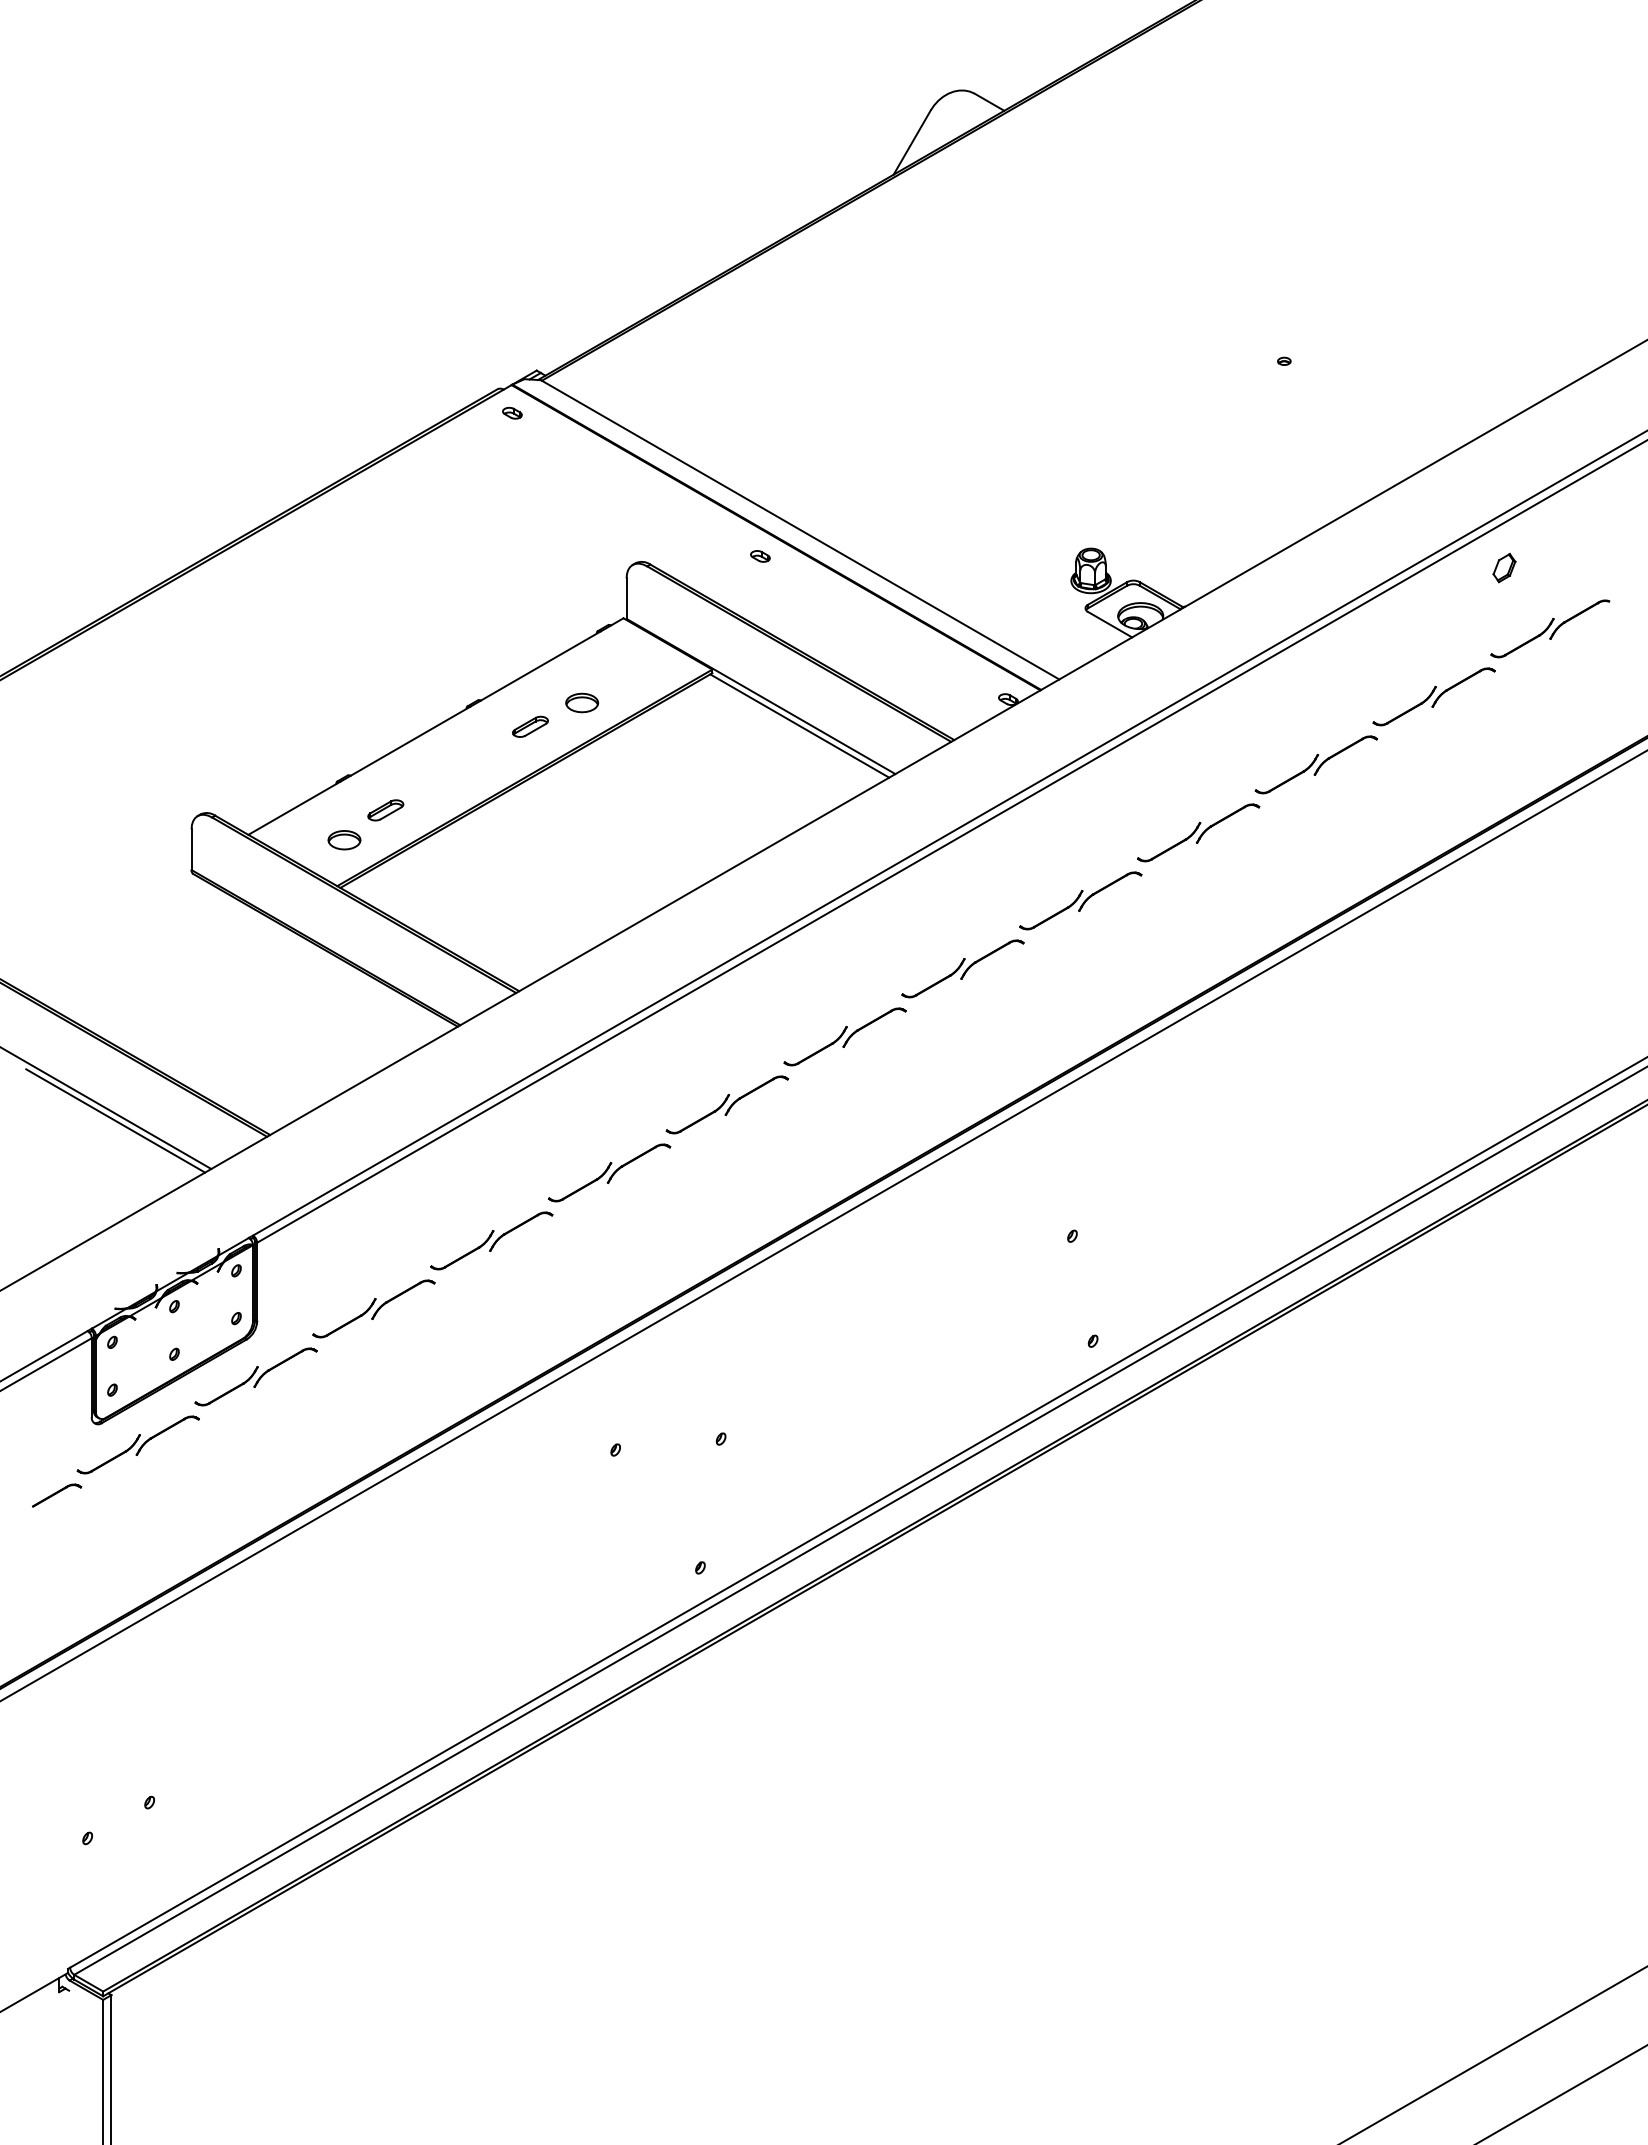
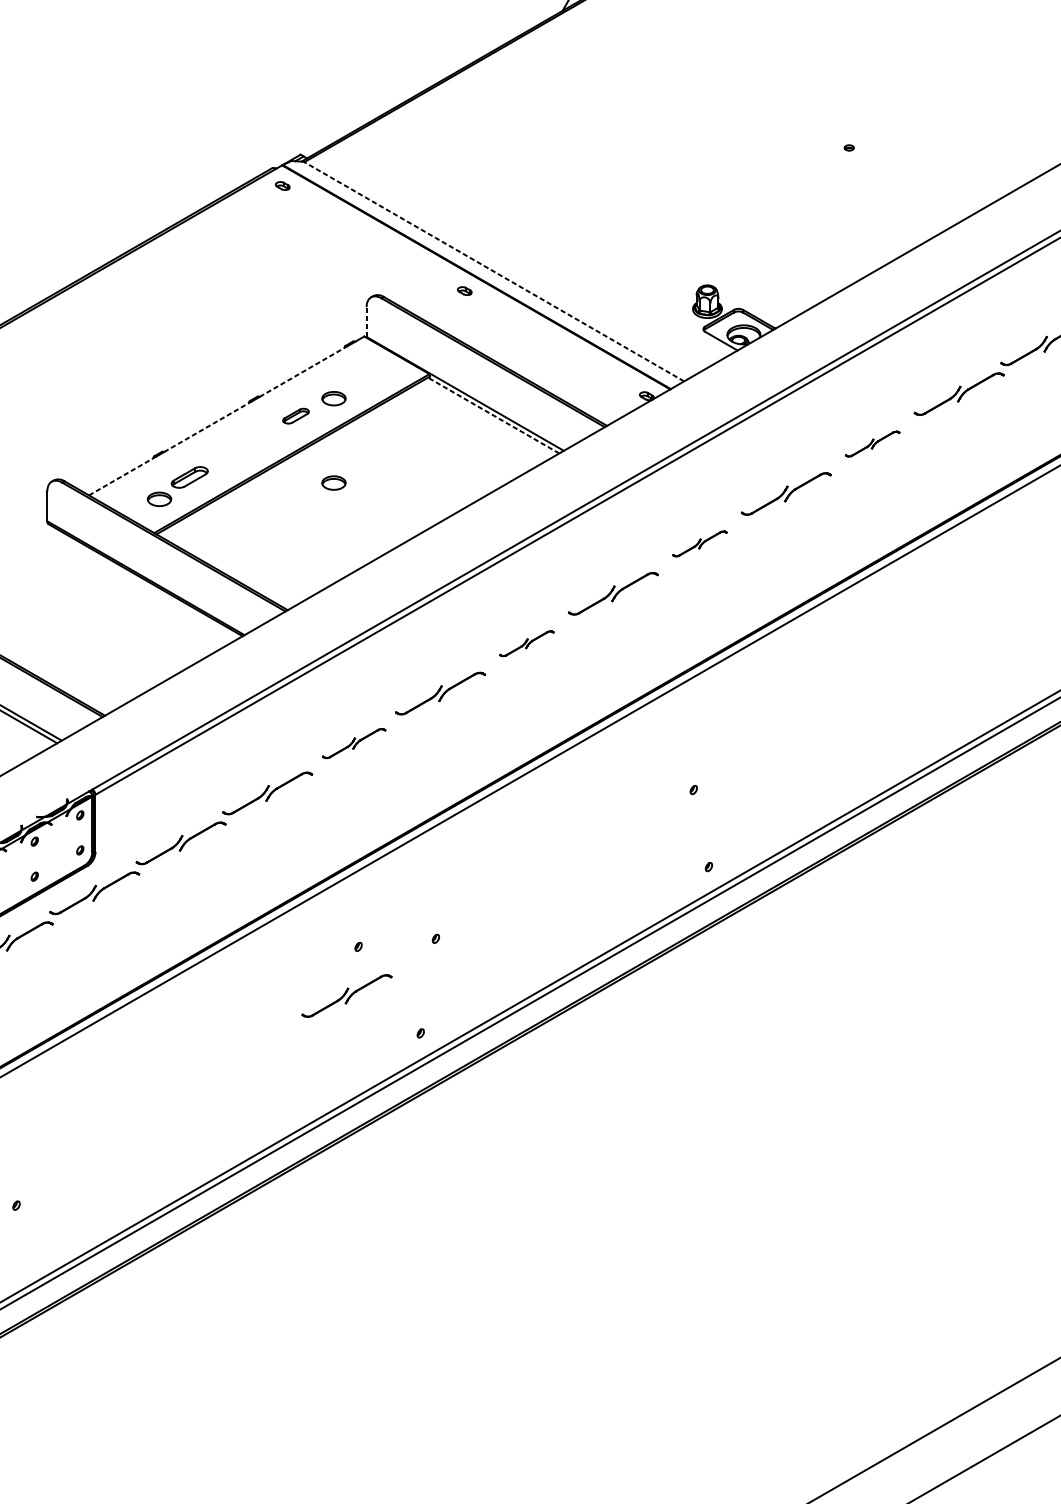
line: (799, 529) -> (493, 271), solid -> dashed
part: (1504, 568) -> (1010, 299), removed
line: (626, 598) -> (366, 321), solid -> dashed
line: (541, 665) -> (304, 371), solid -> dashed
line: (799, 725) -> (493, 415), solid -> dashed
line: (411, 740) -> (208, 426), solid -> dashed
part: (1315, 764) -> (872, 443), size x0.6
line: (294, 808) -> (122, 476), solid -> dashed
part: (385, 810) -> (189, 477), size x1.4
part: (582, 817) -> (334, 482), added
part: (1080, 900) -> (699, 543), size x0.6
part: (844, 1036) -> (526, 643), size x0.6
part: (609, 1172) -> (354, 743), size x0.7
part: (599, 1516) -> (346, 995), added

